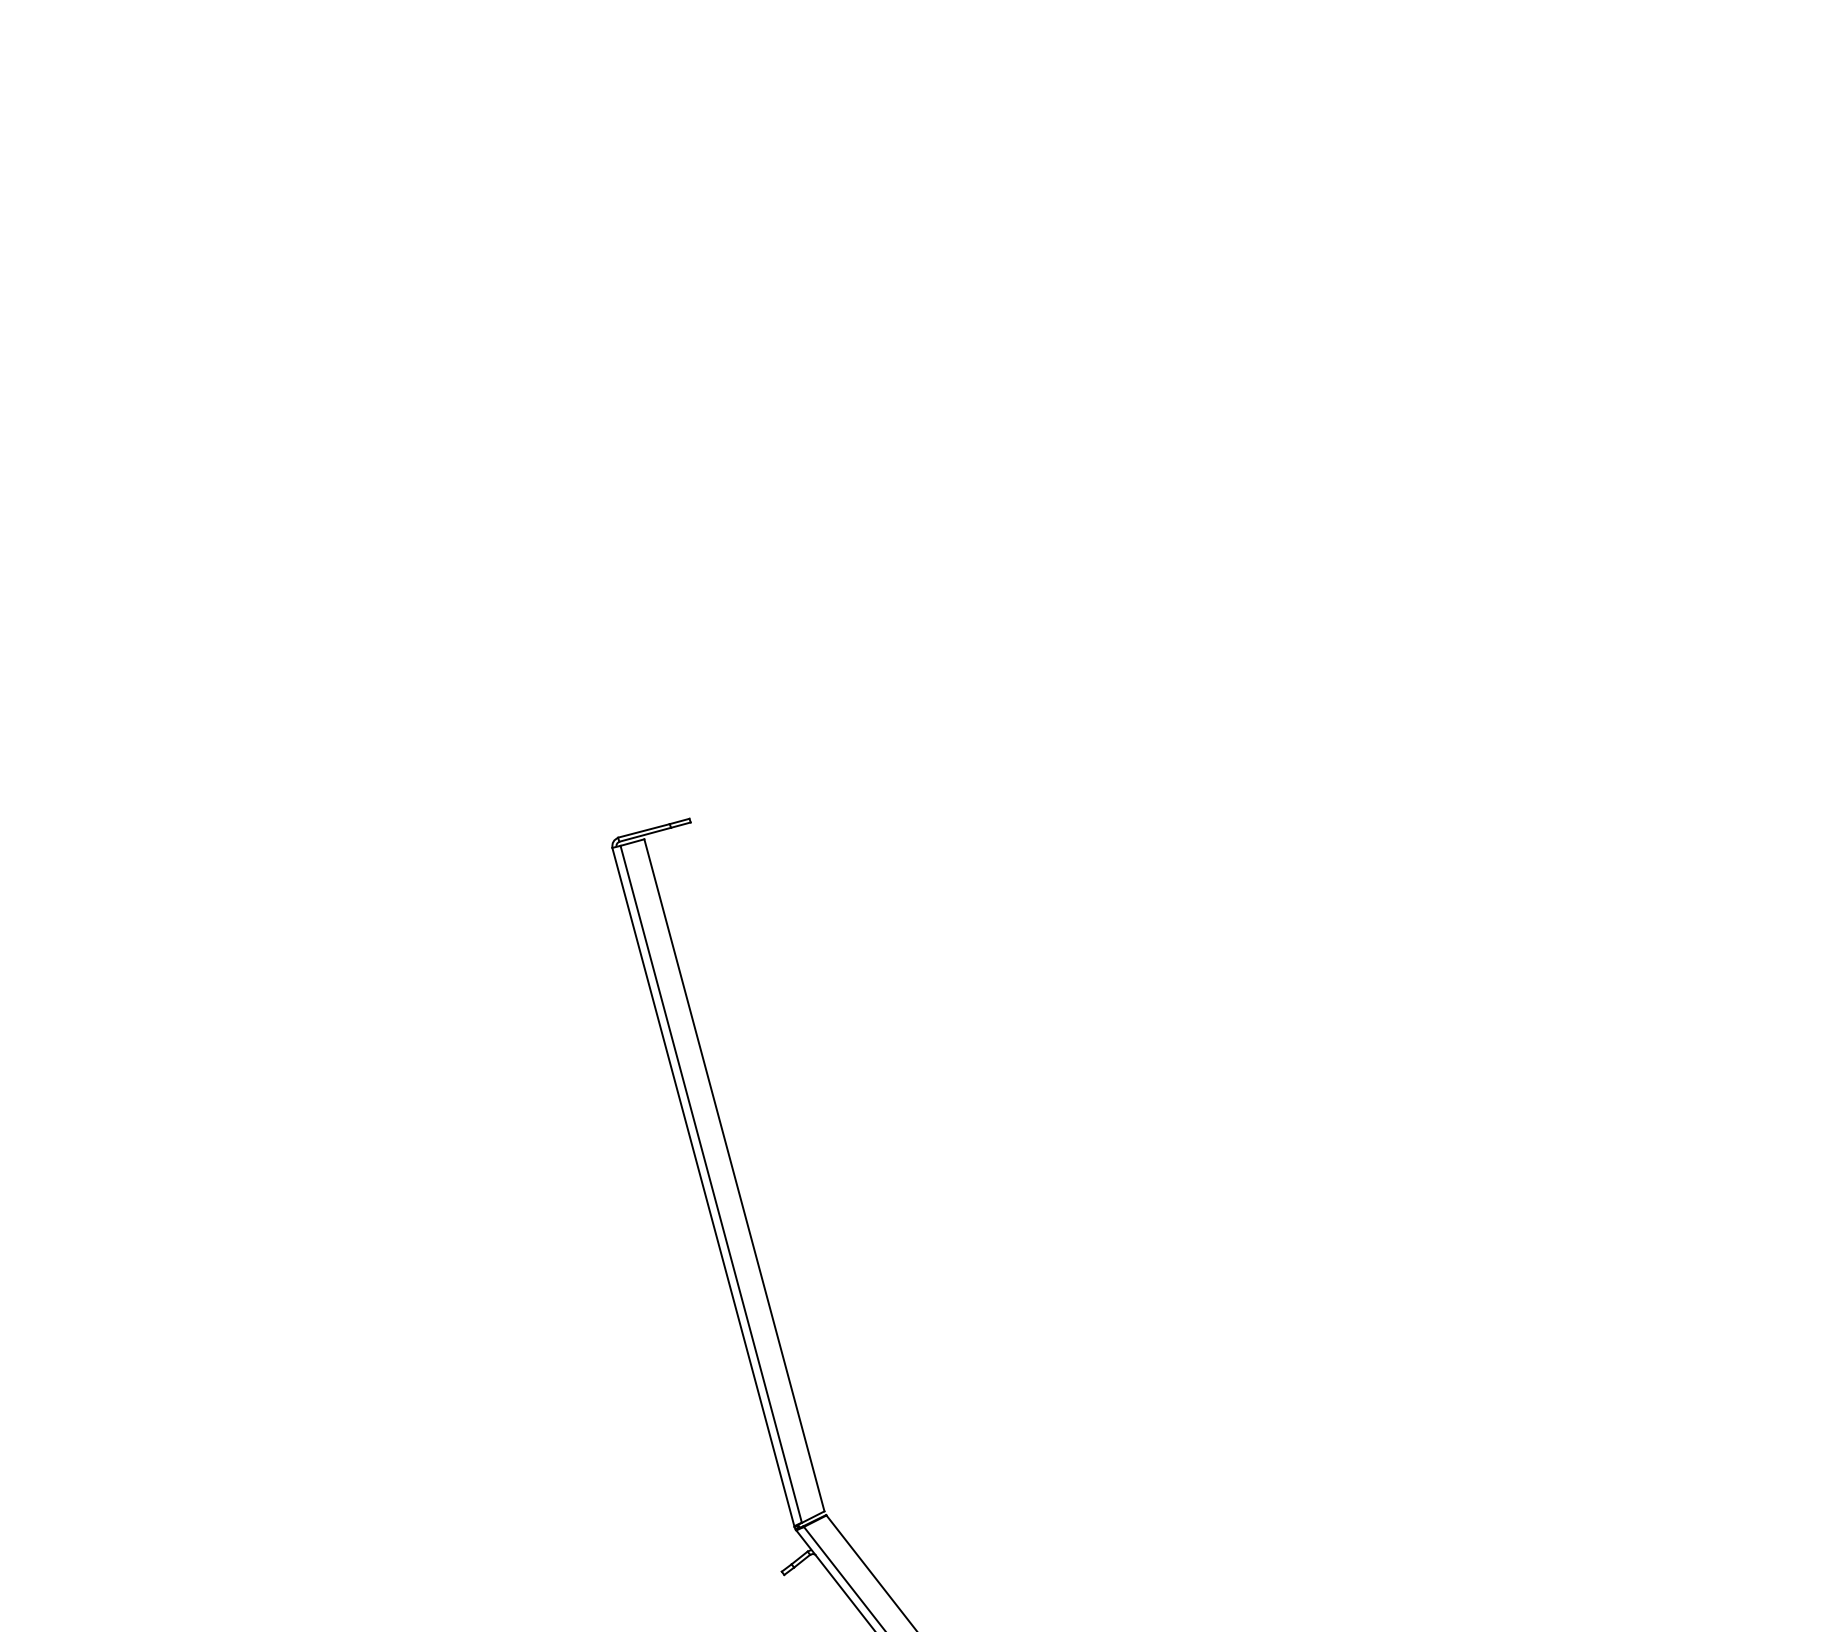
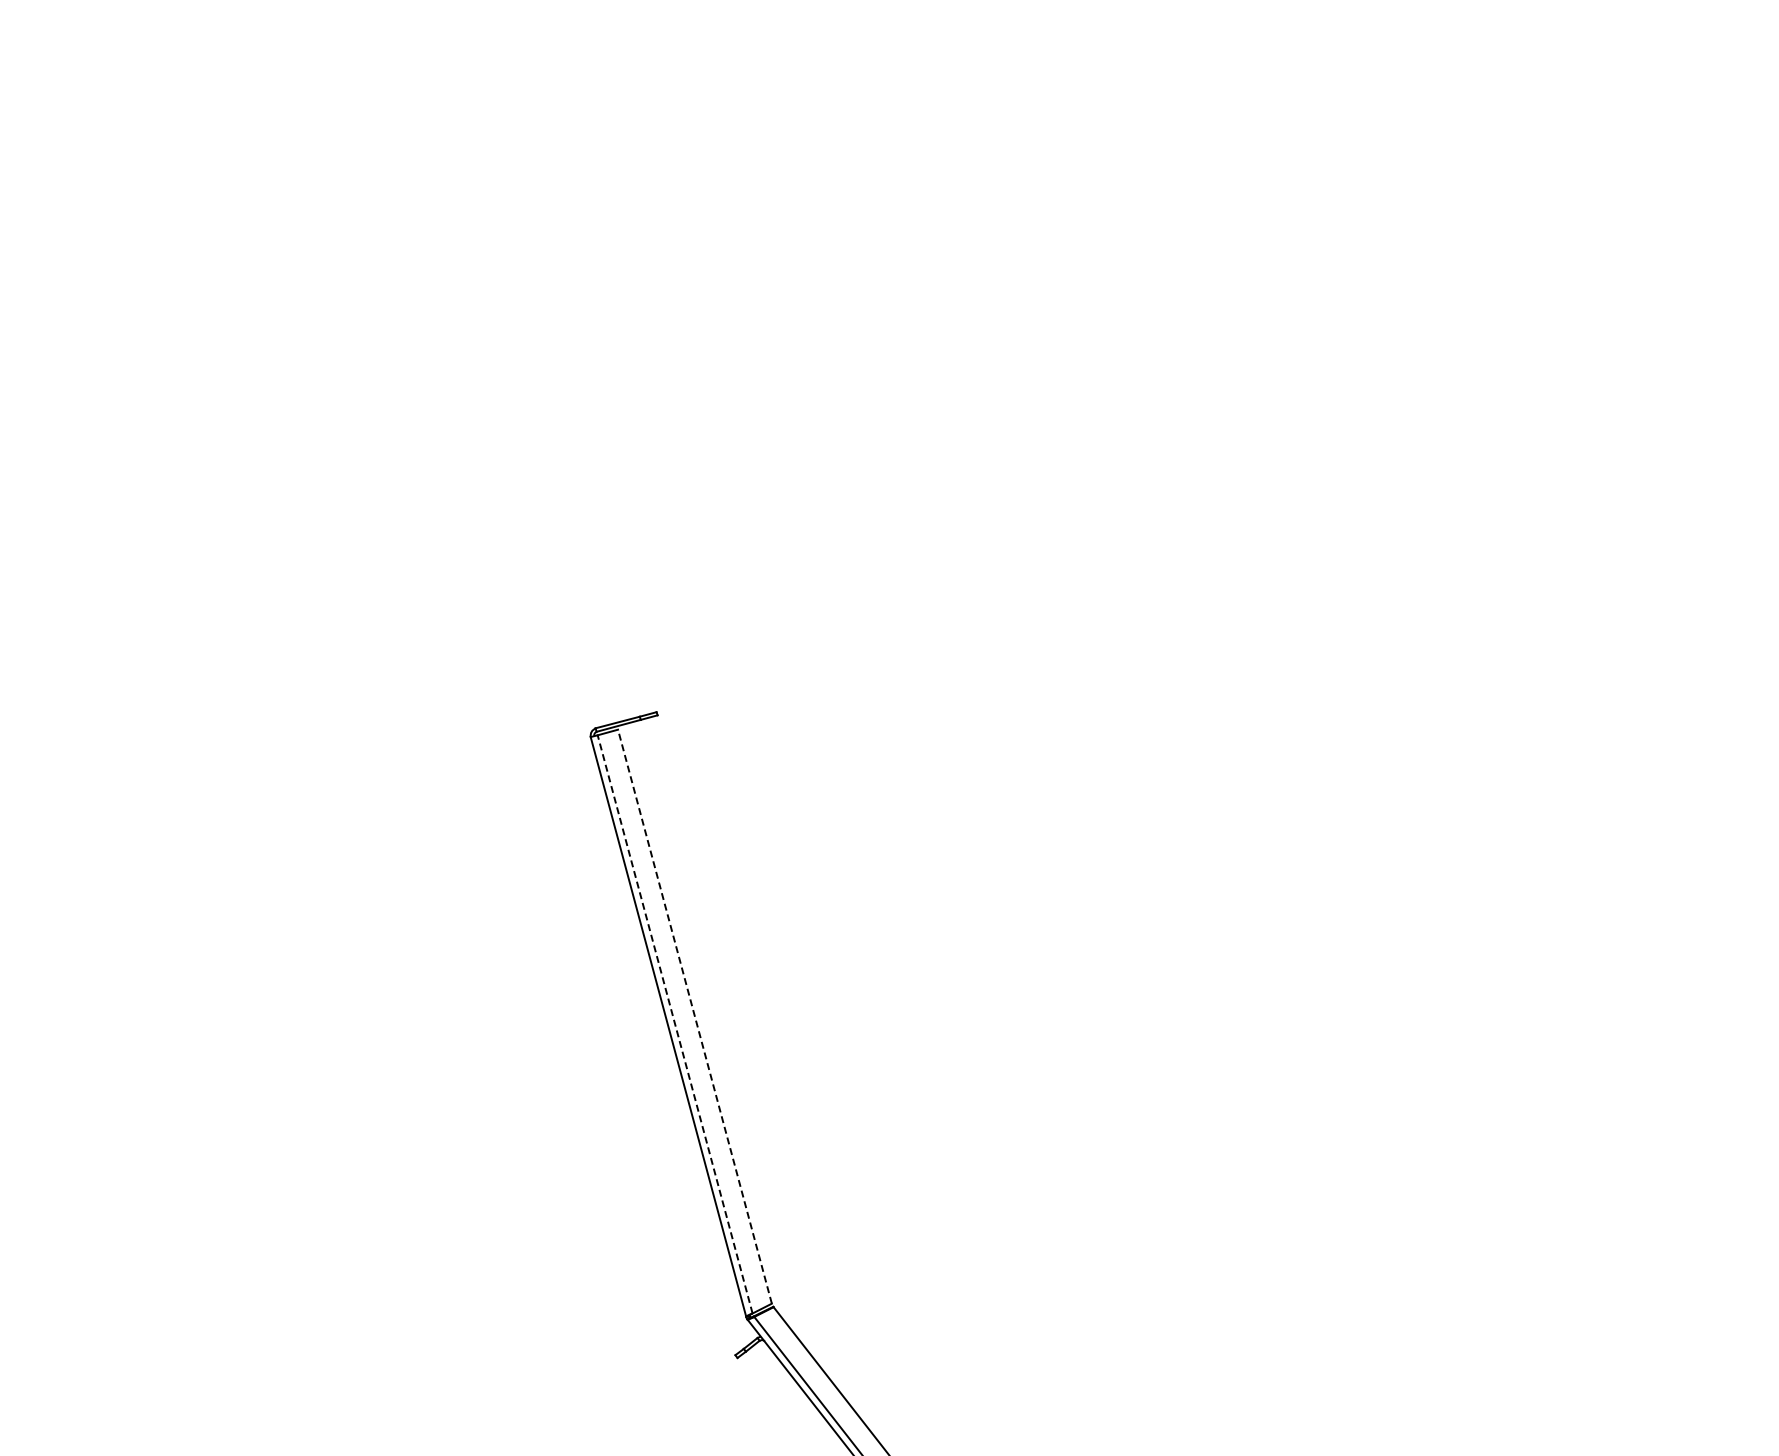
line: (733, 1175) -> (694, 1016), solid -> dashed
line: (711, 1183) -> (675, 1023), solid -> dashed

